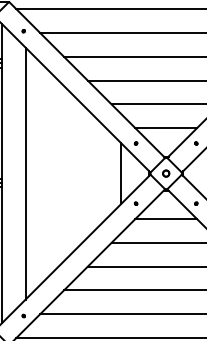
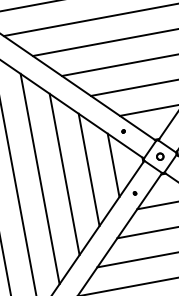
line: (49, 173) -> (40, 178), added
line: (73, 173) -> (64, 174), added
line: (97, 173) -> (89, 169), added

